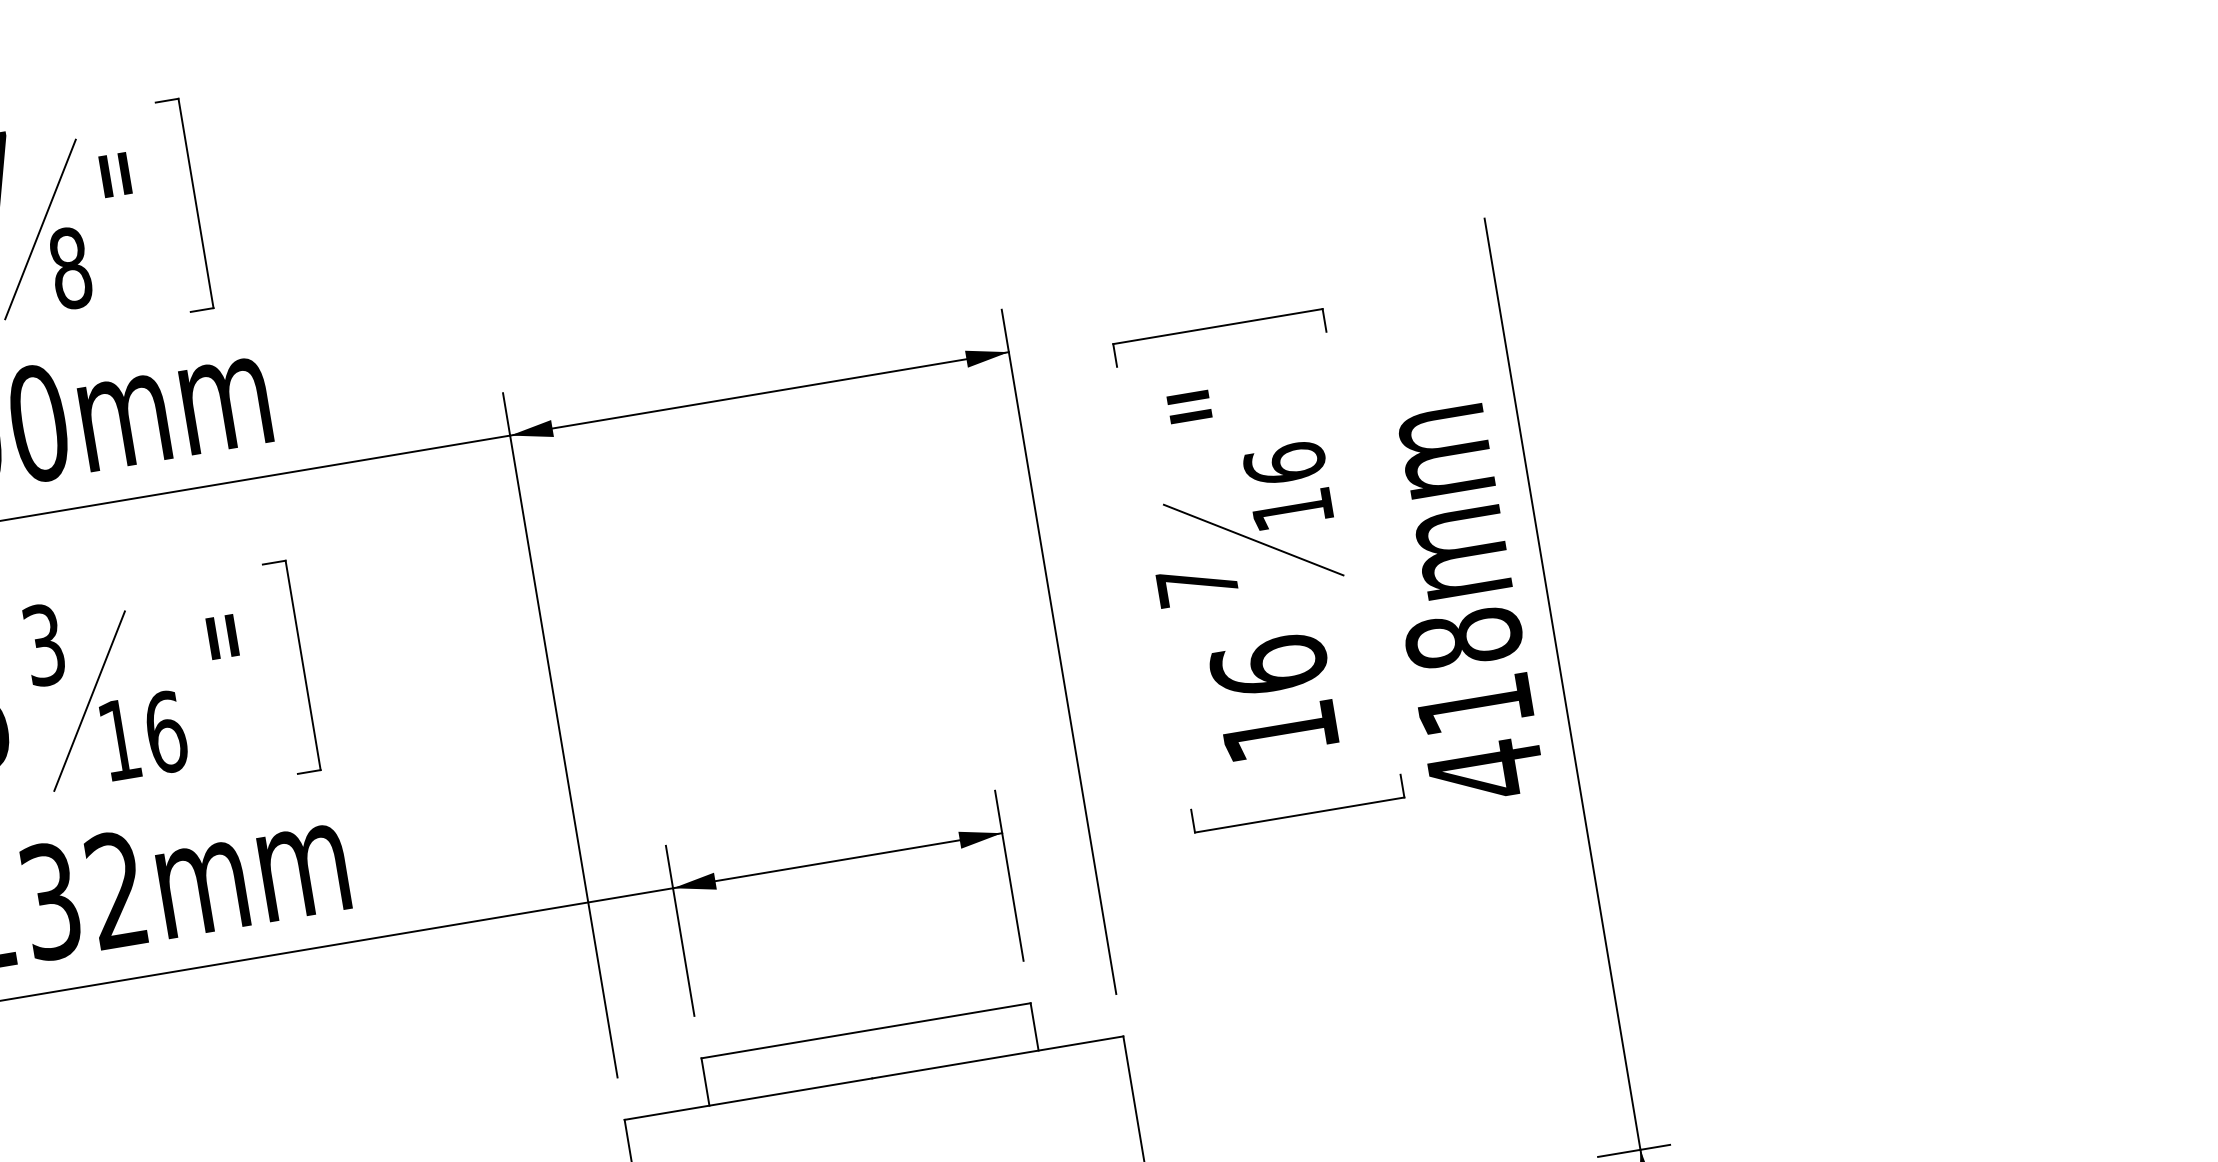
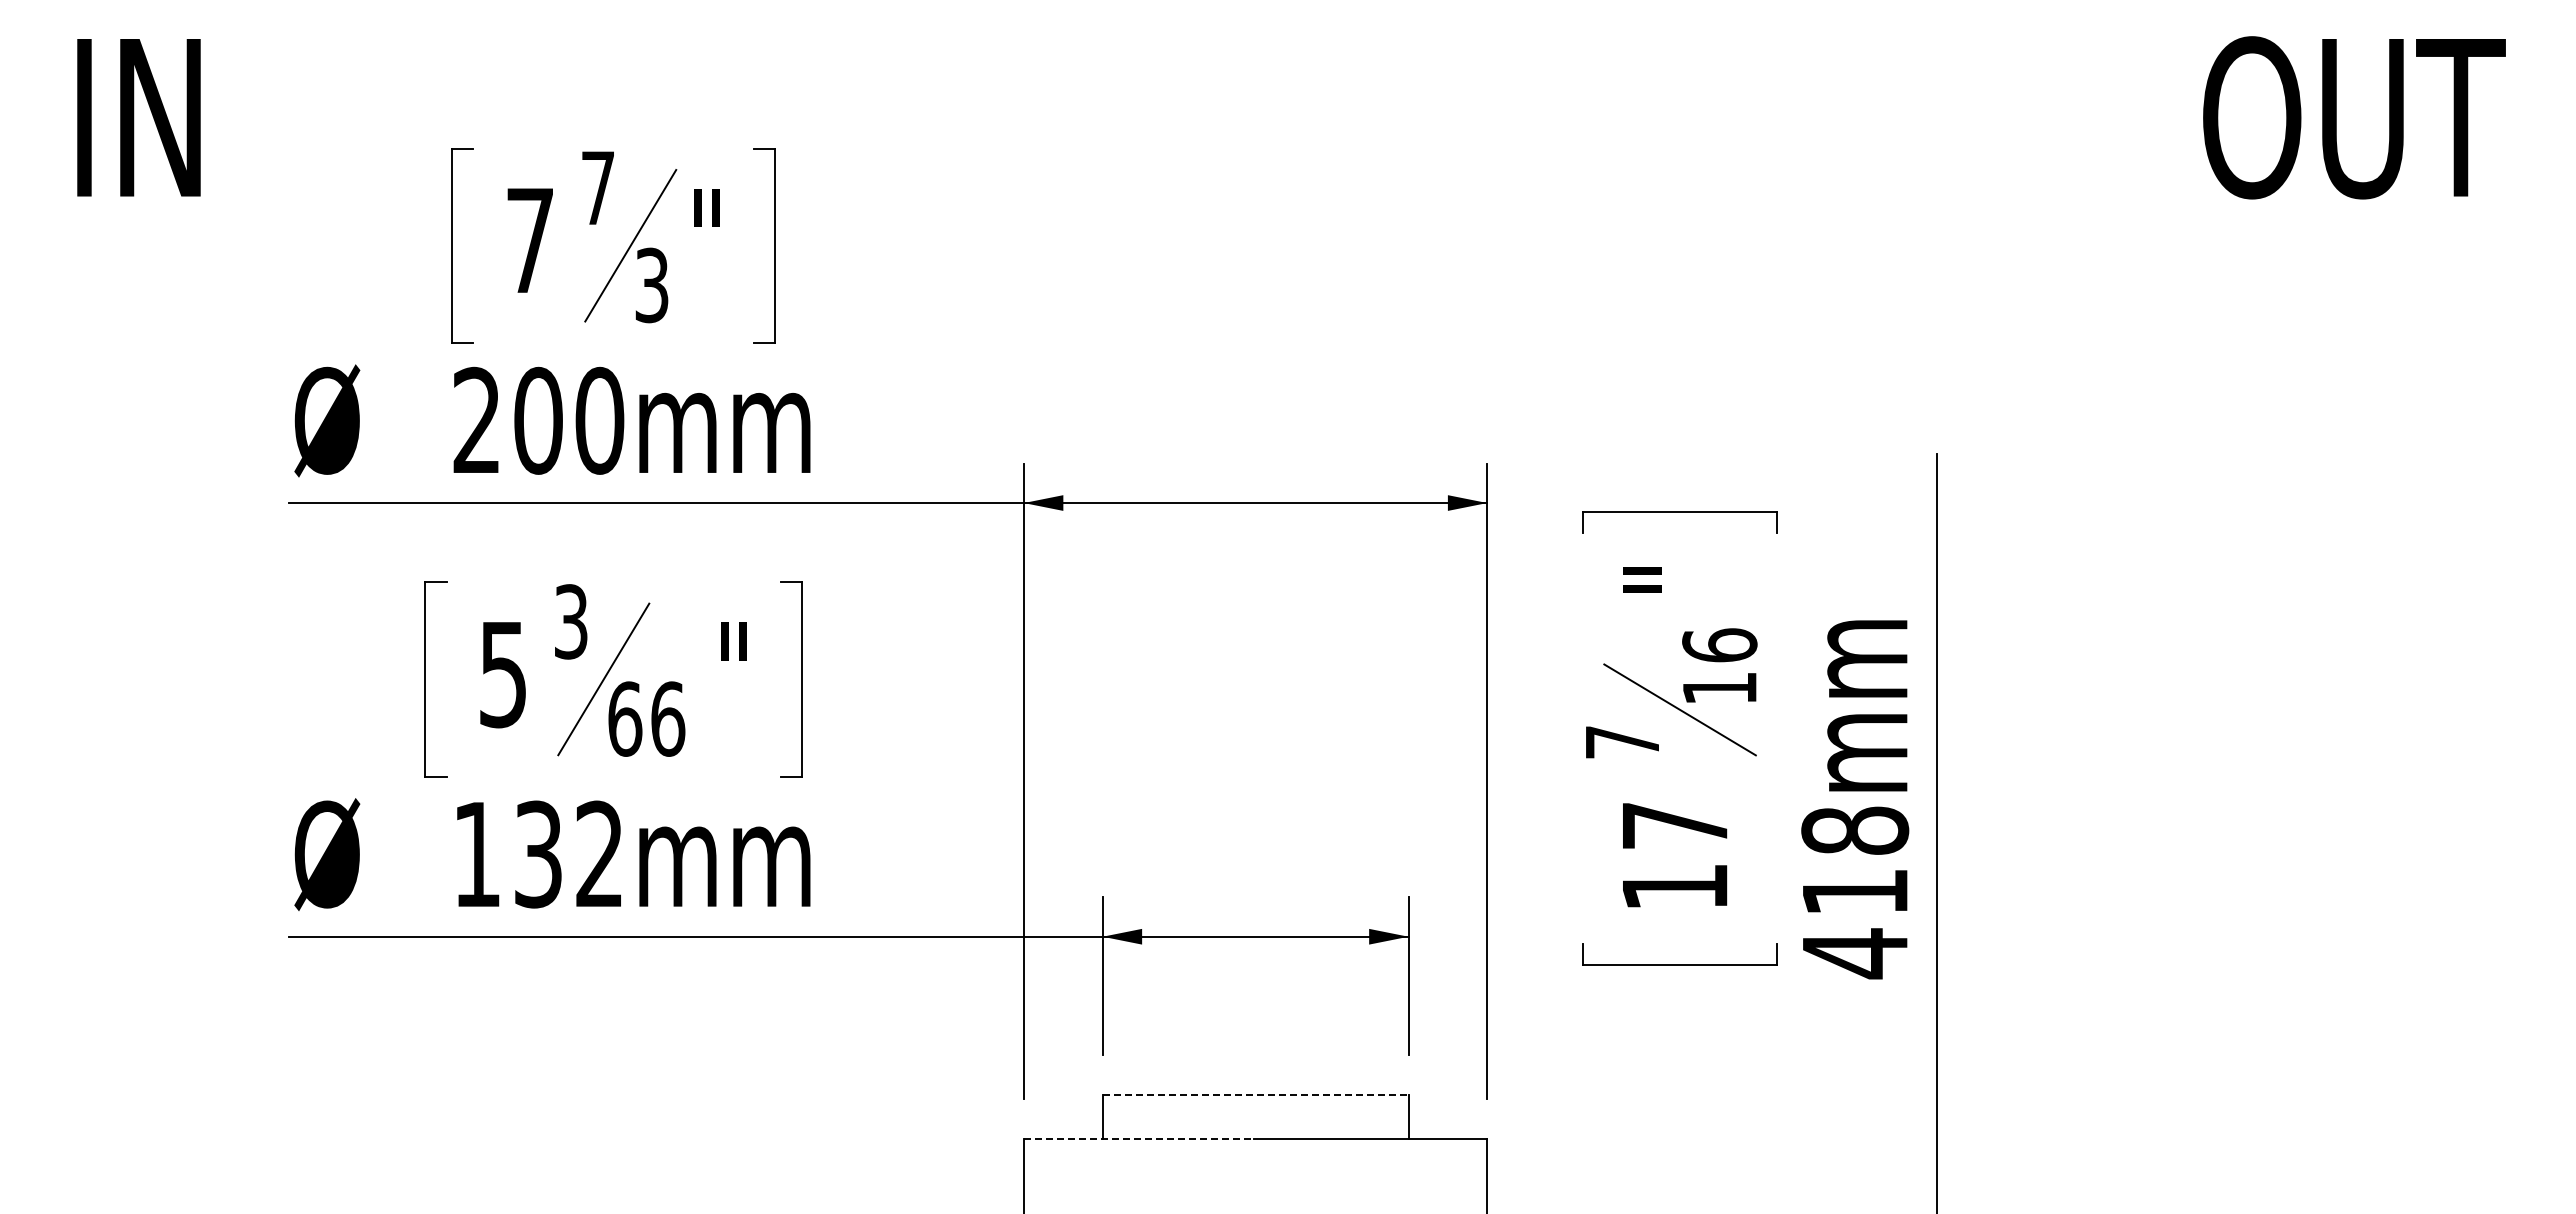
text: (70, 268) -> (651, 285), 8 -> 3
text: (1269, 665) -> (1675, 825), 16 -> 17
text: (120, 739) -> (625, 718), 16 -> 66
line: (865, 1030) -> (1255, 1094), solid -> dashed
line: (748, 1098) -> (1139, 1138), solid -> dashed

